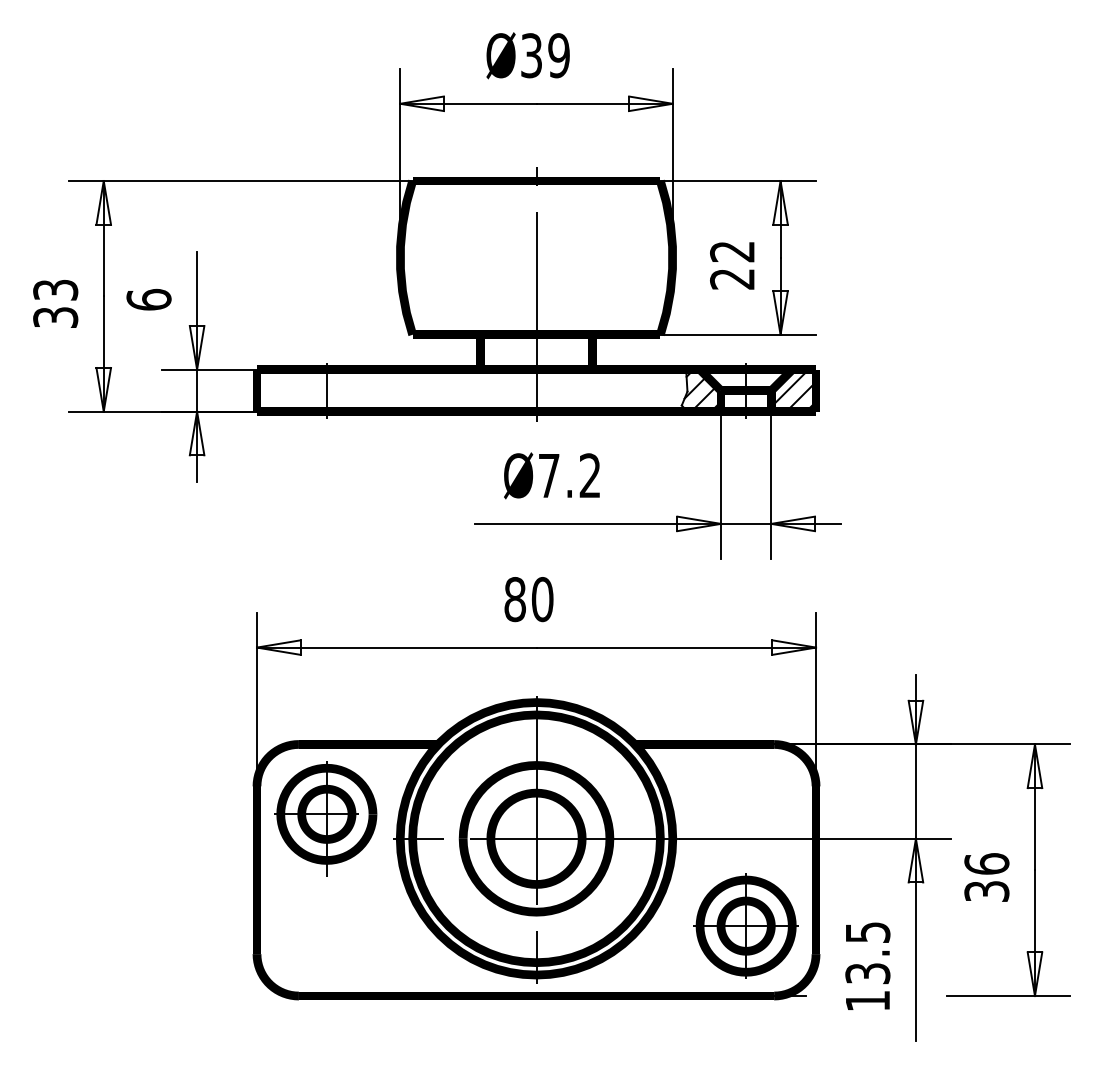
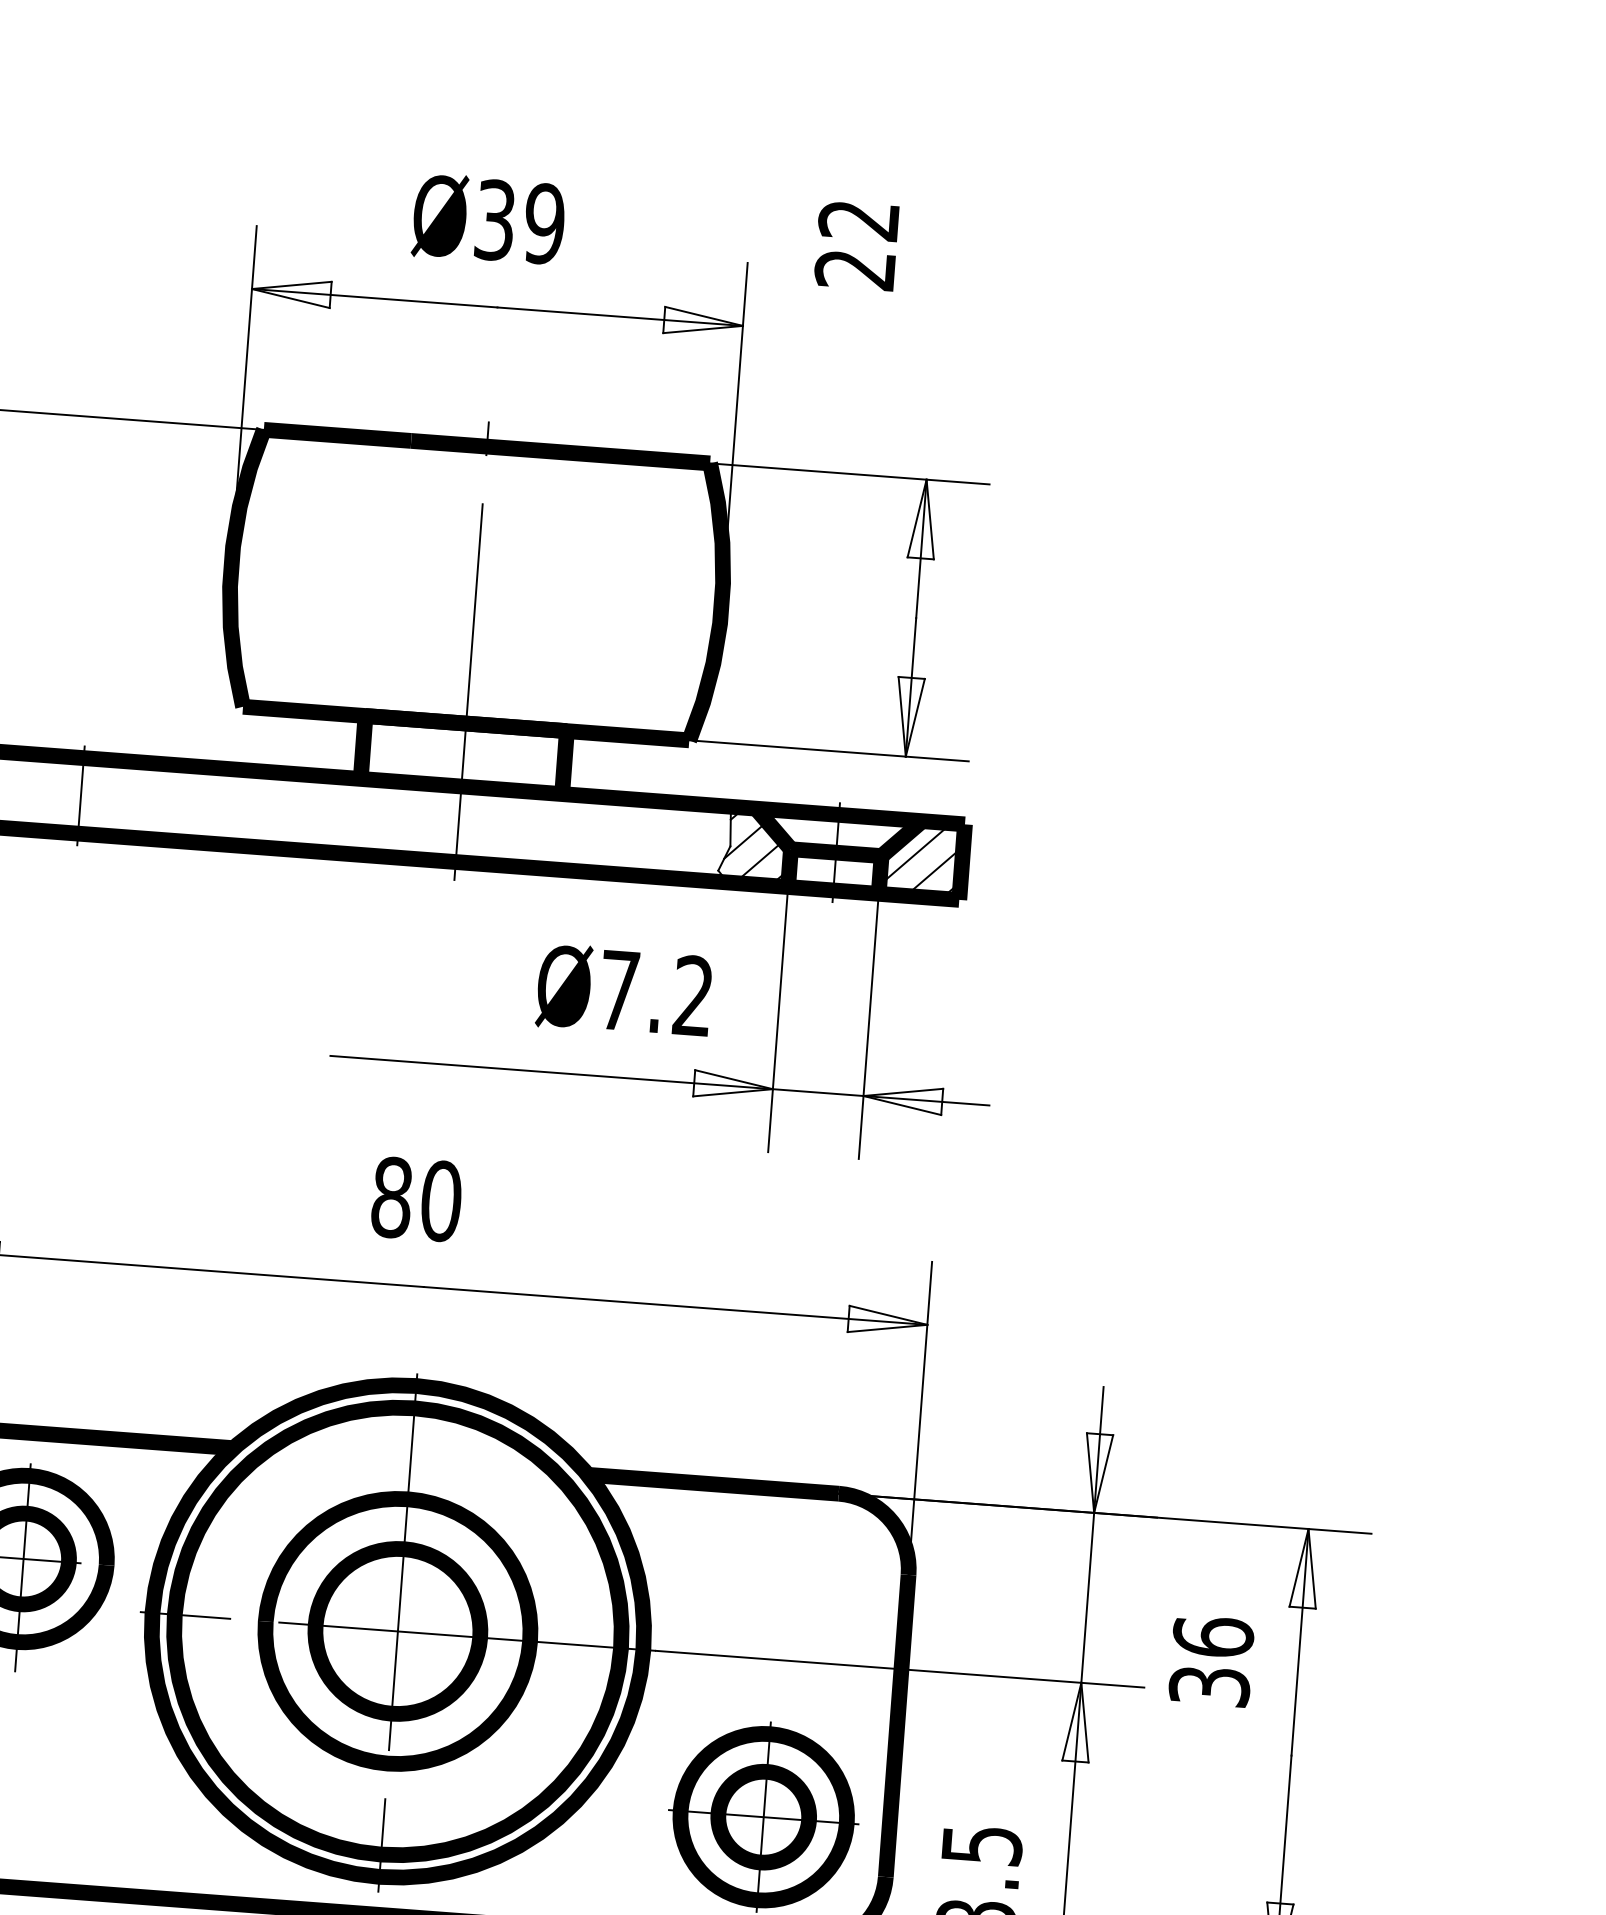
text: (732, 265) -> (857, 245), moved
text: (551, 475) -> (623, 990), moved
text: (986, 877) -> (1210, 1661), moved

